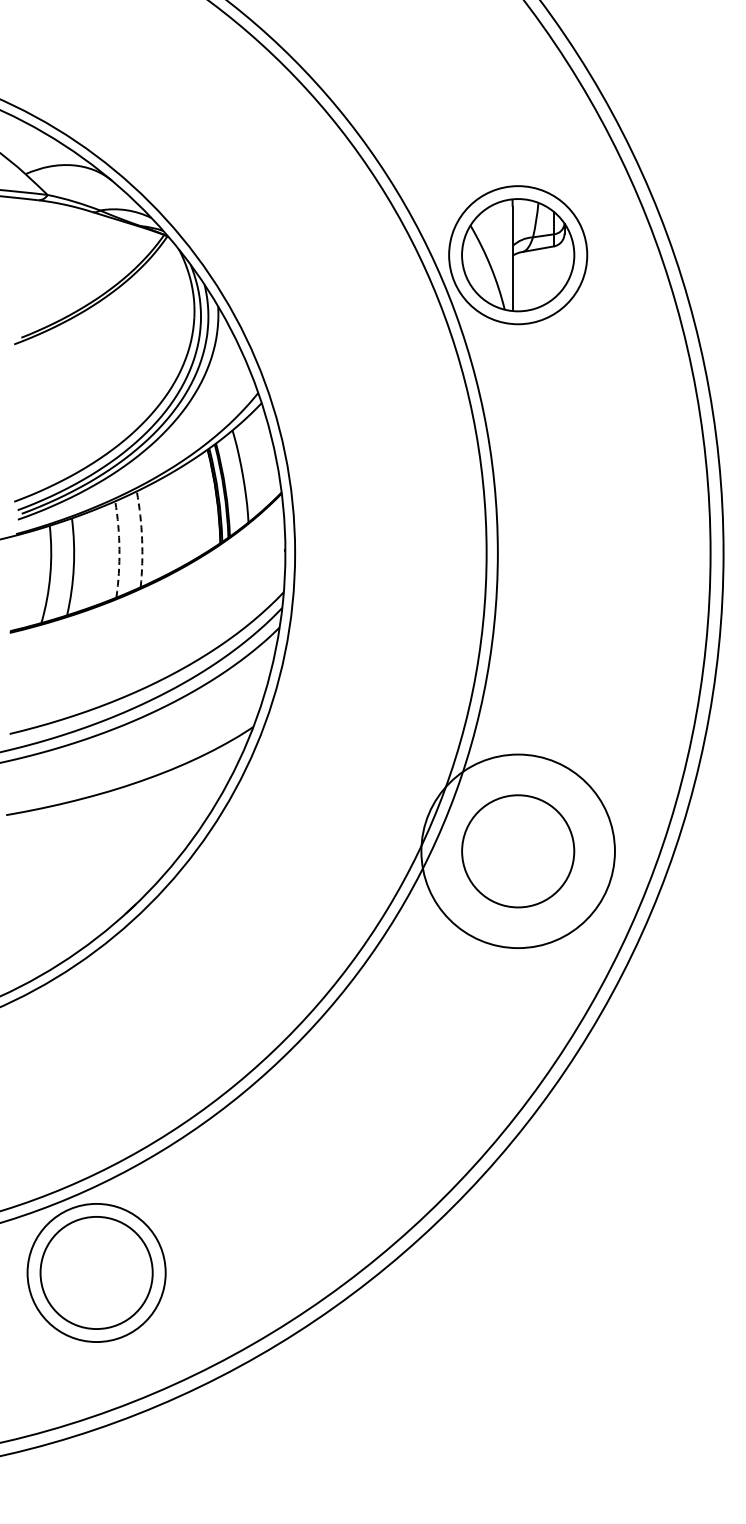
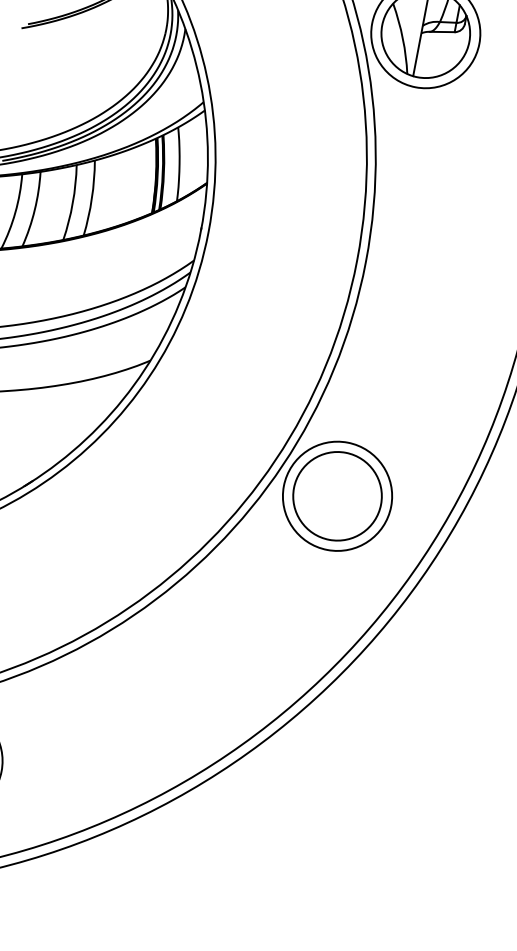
arc: (142, 539) -> (92, 198), dashed -> solid
arc: (119, 549) -> (72, 203), dashed -> solid
circle: (518, 851) -> (337, 496), size x0.71

